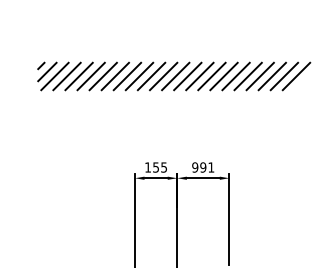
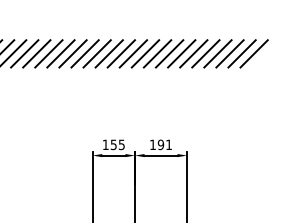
text: (195, 167) -> (153, 144), 991 -> 191

